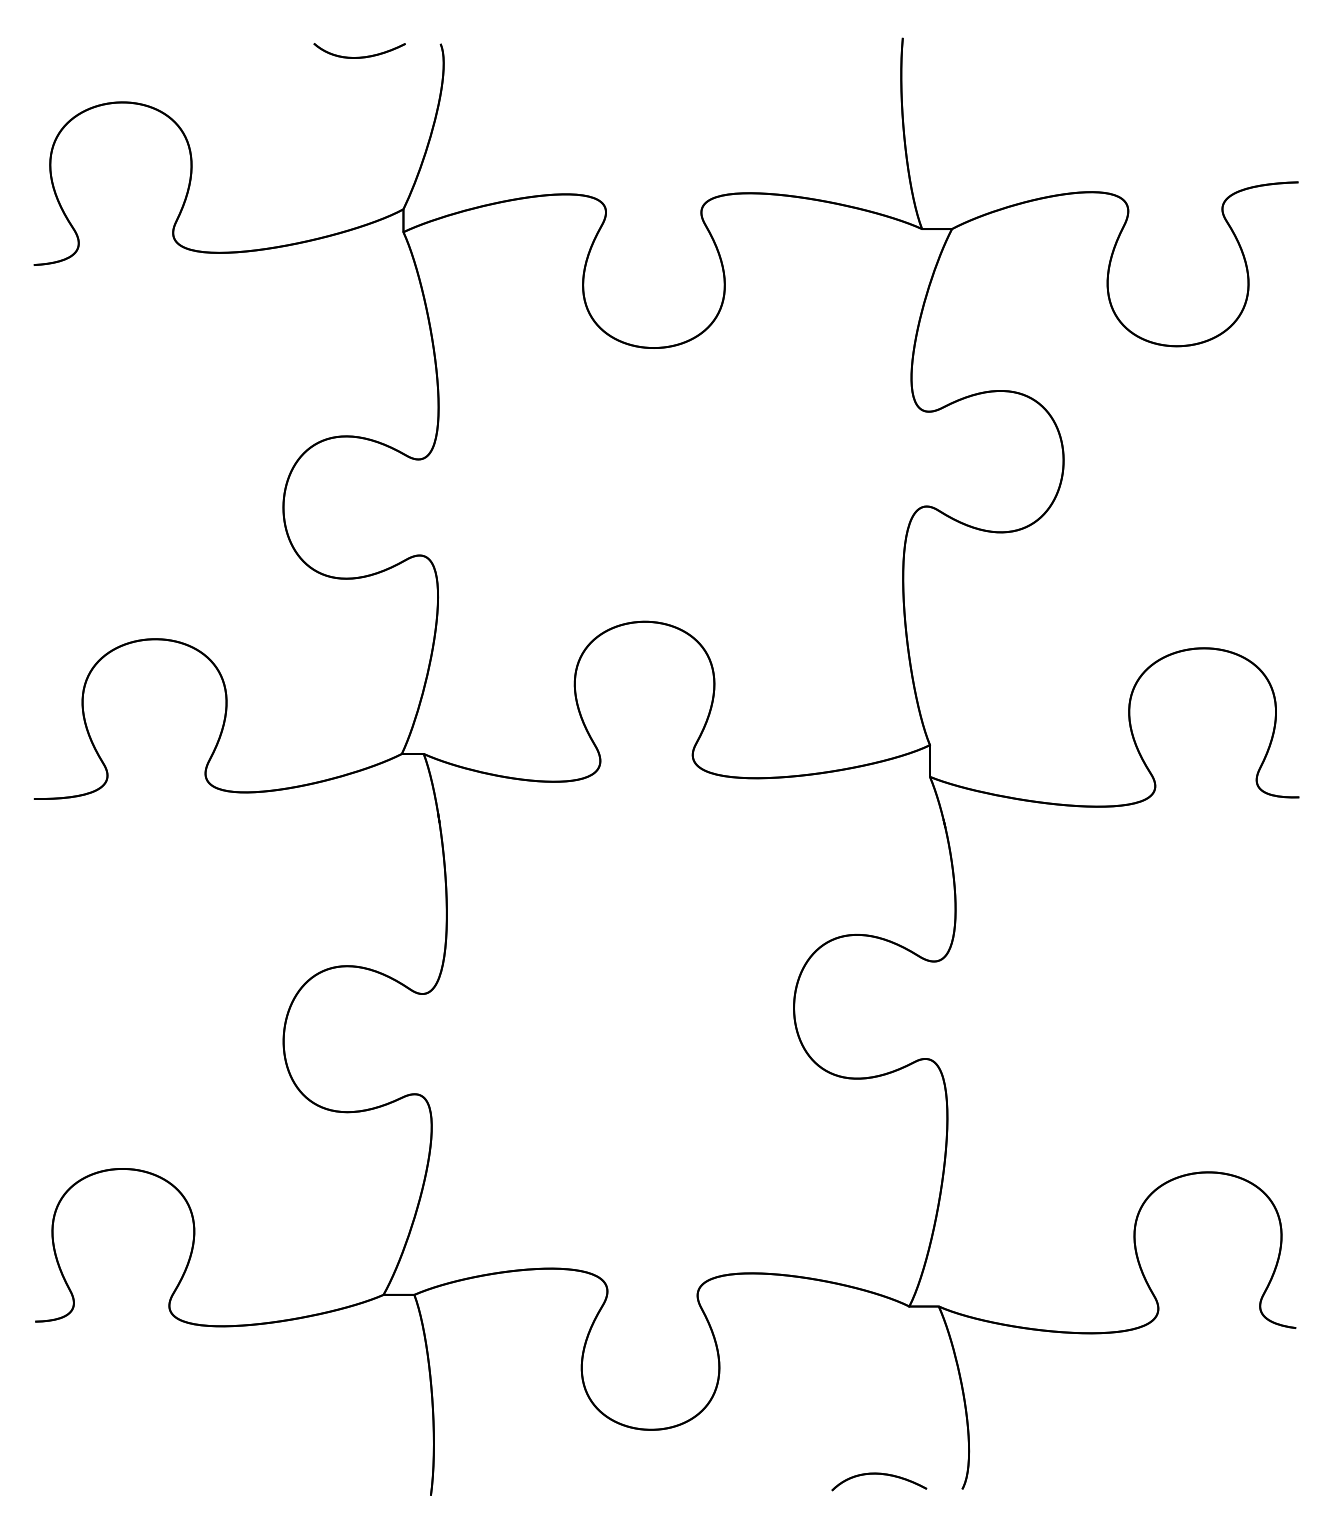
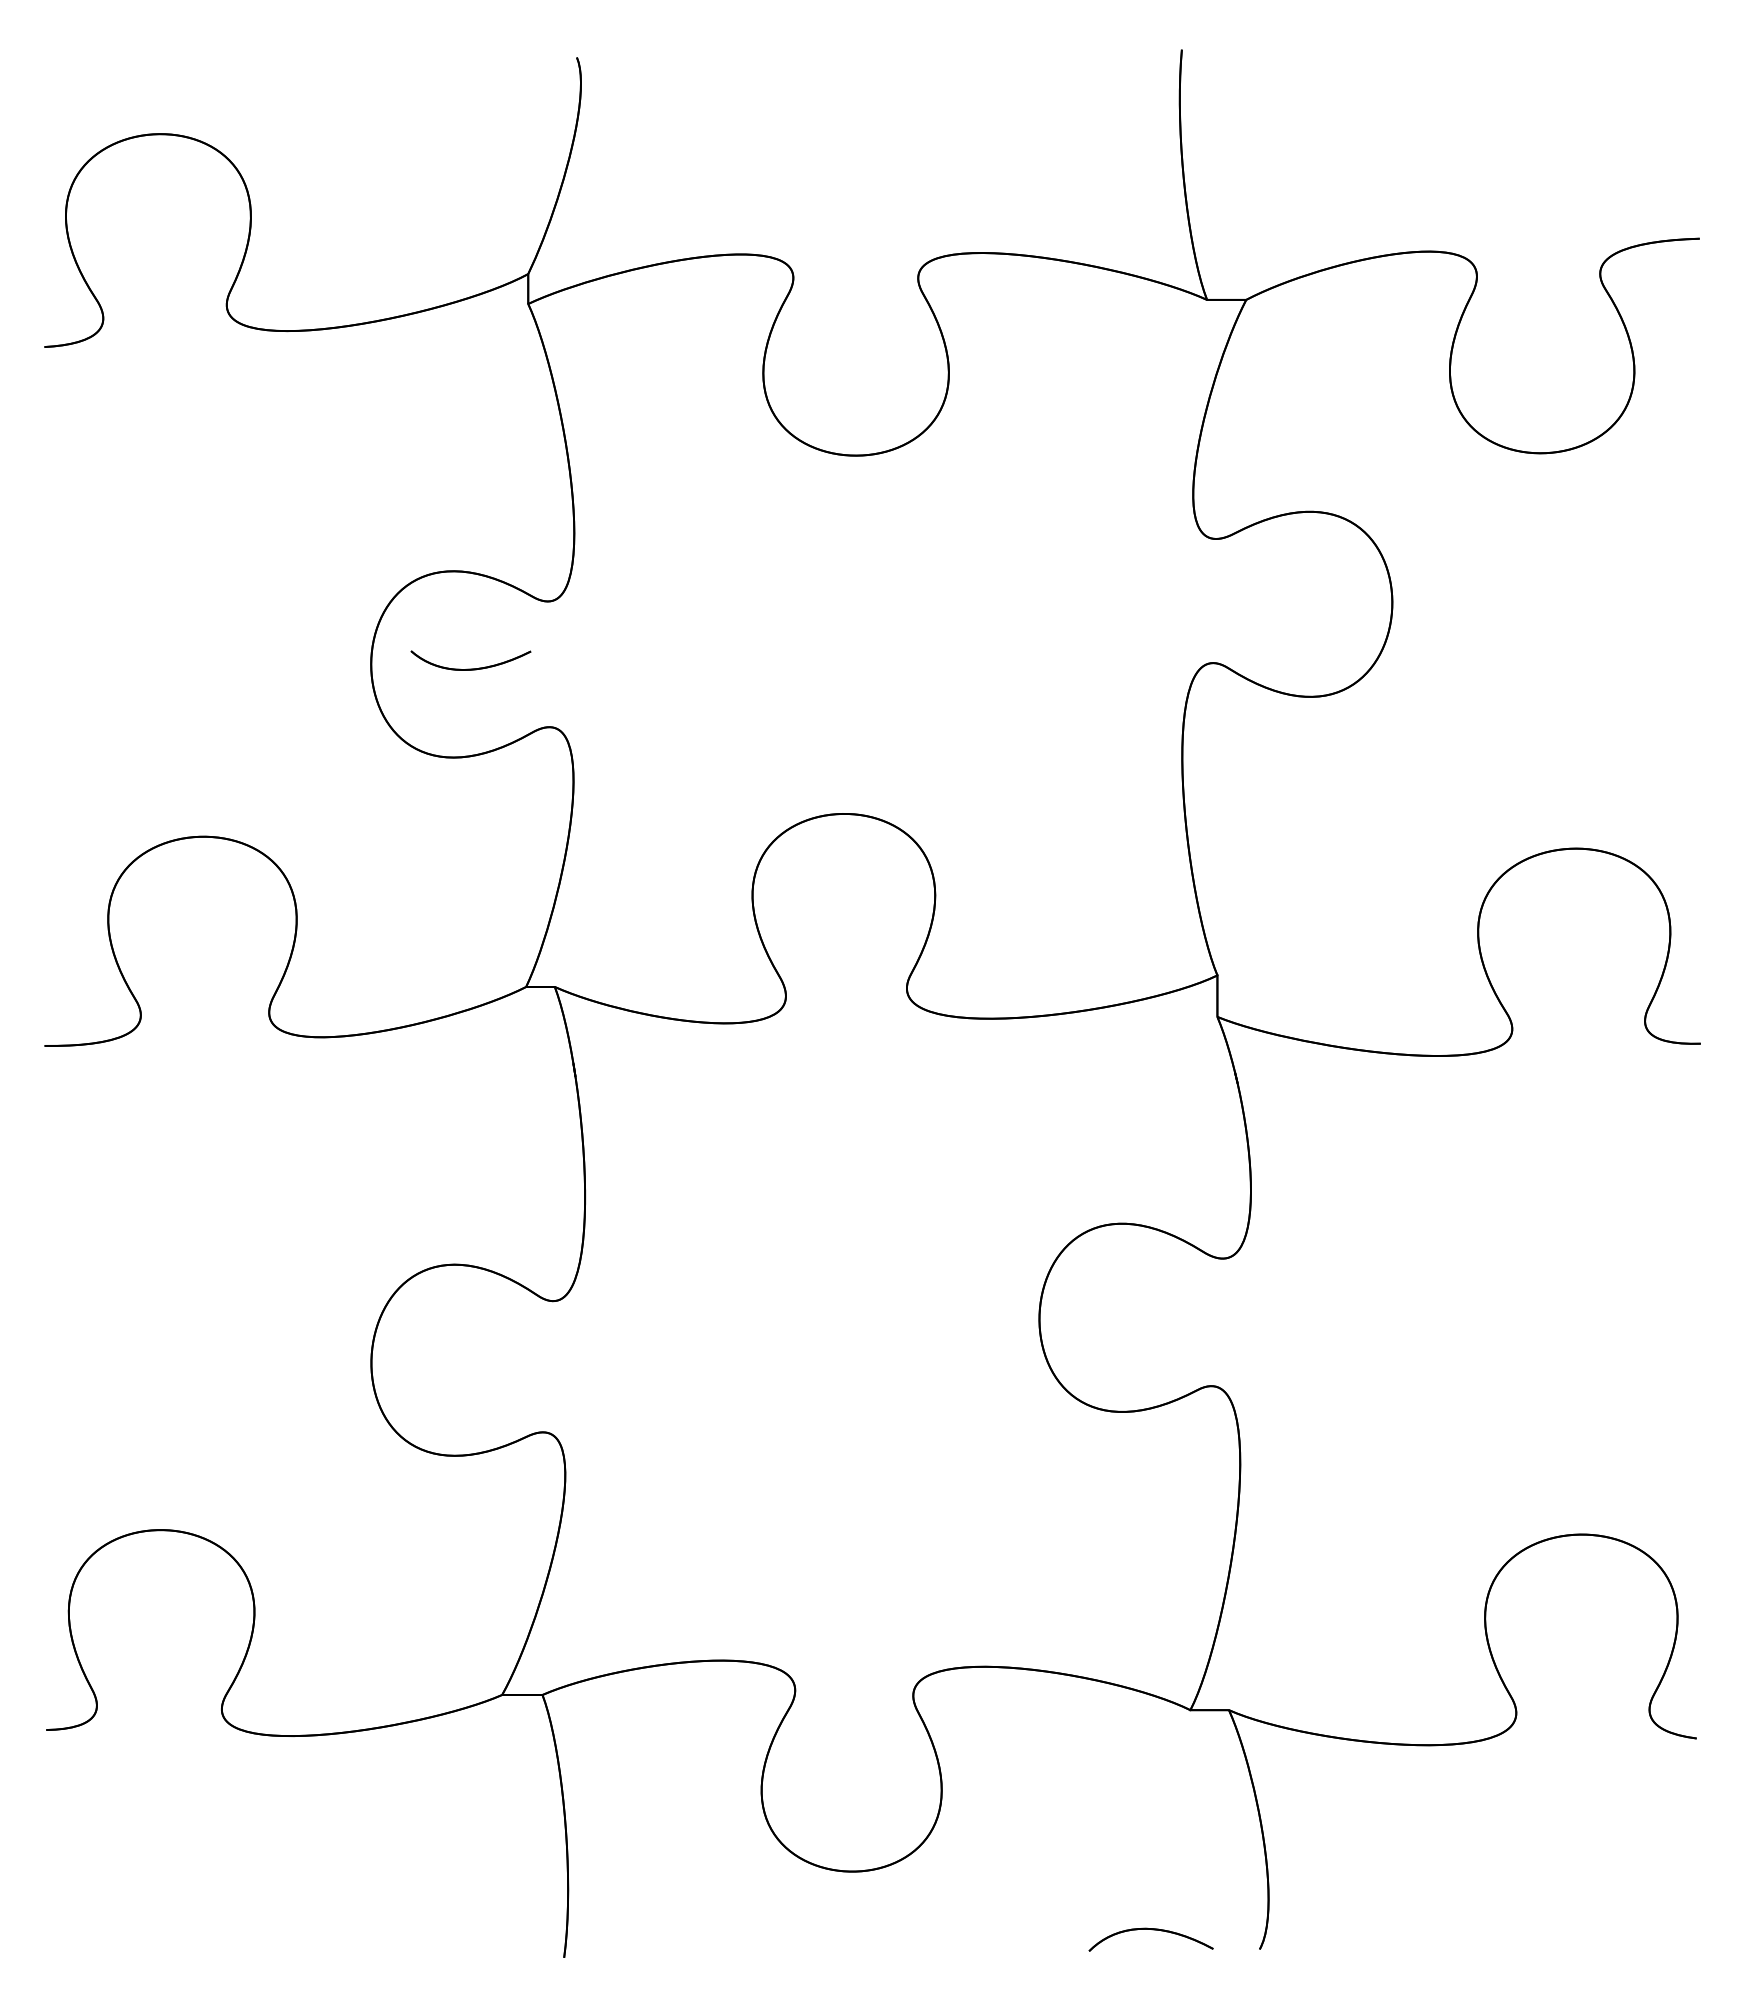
part: (359, 56) -> (470, 668), moved

